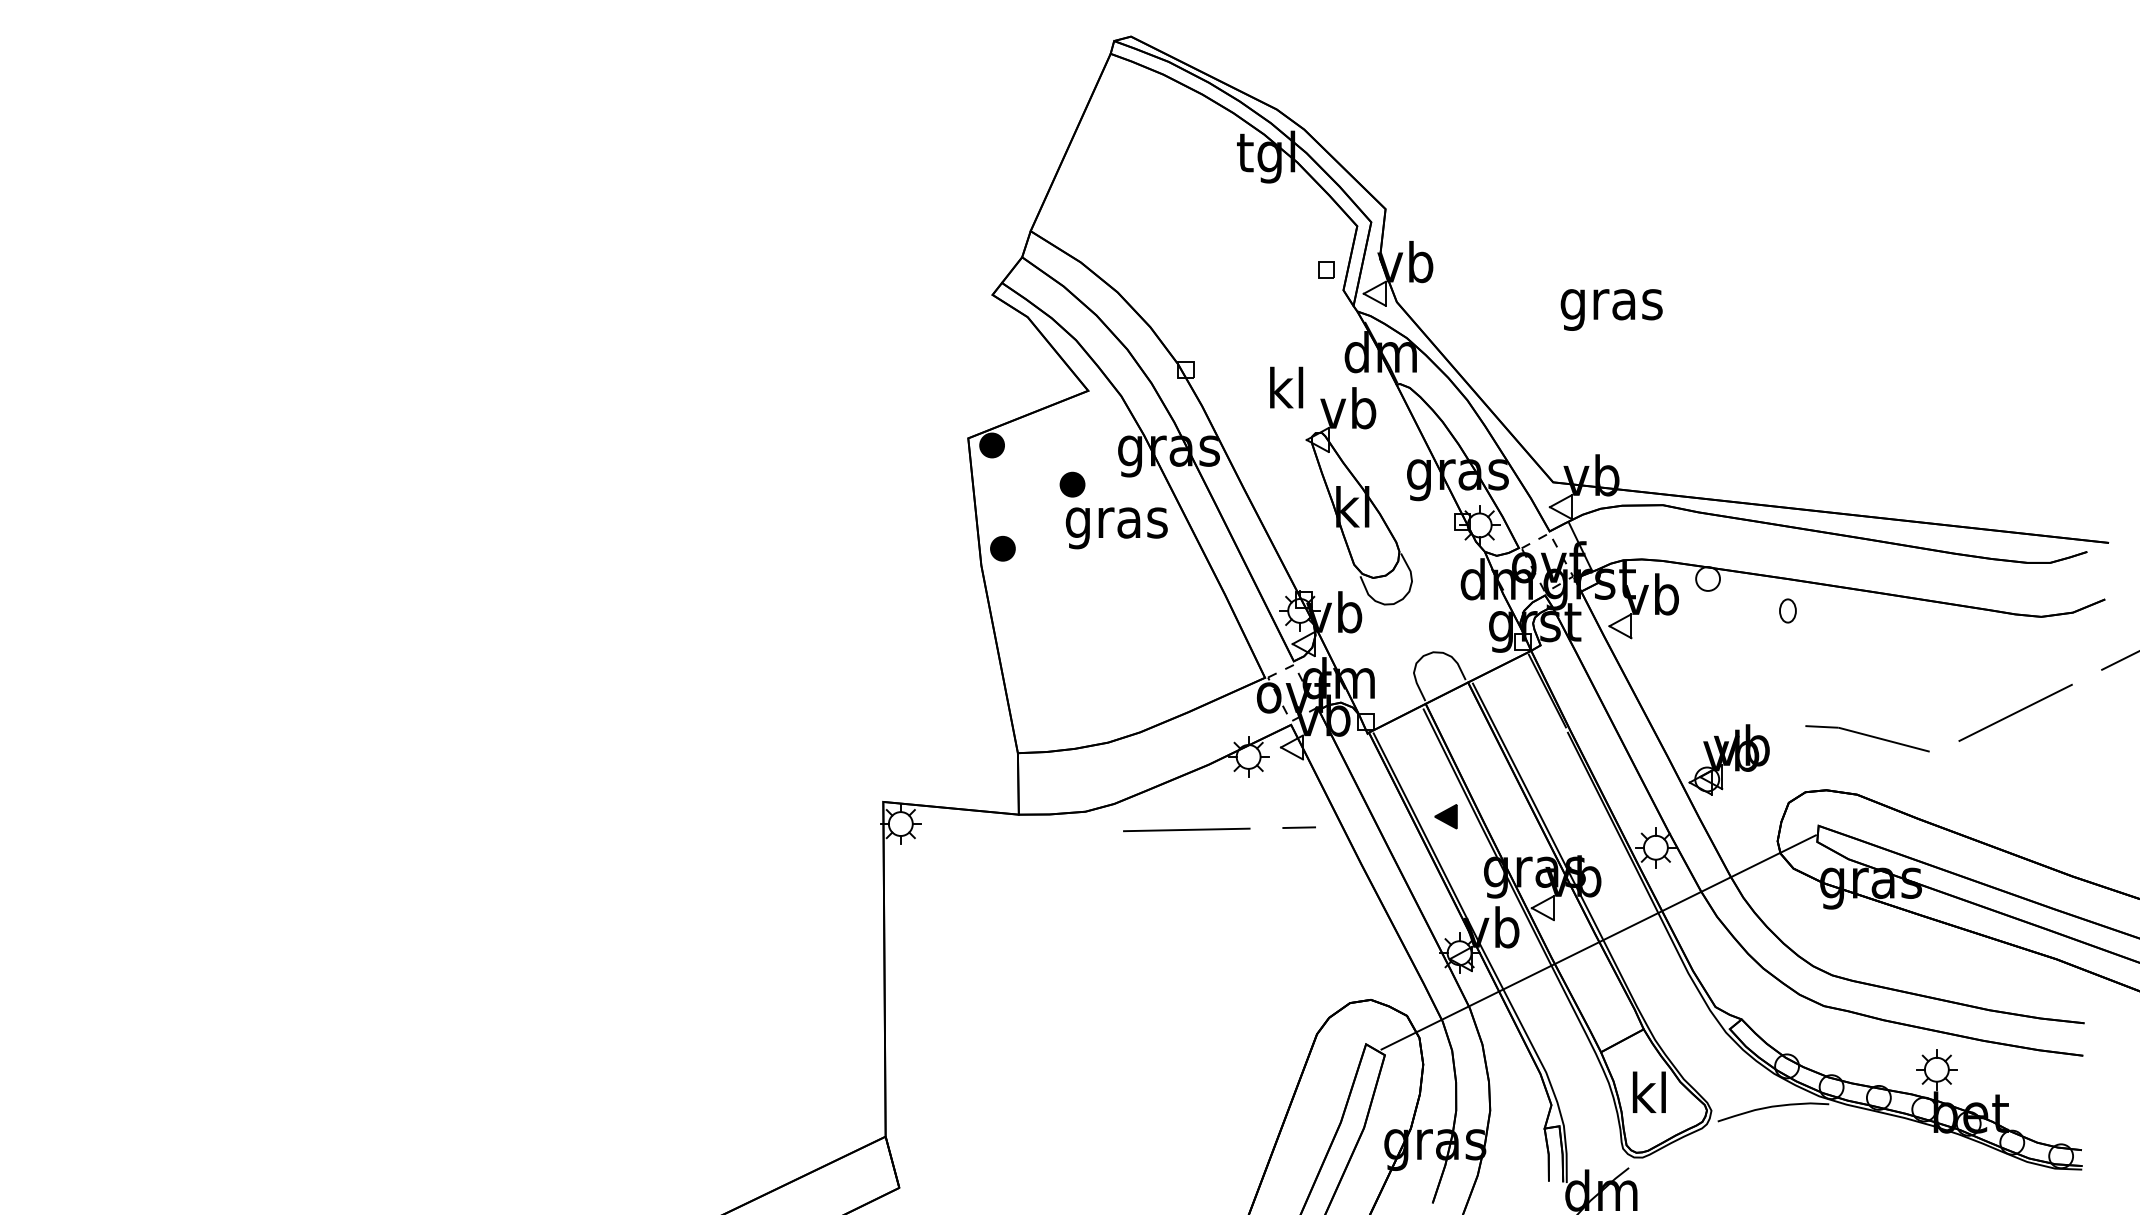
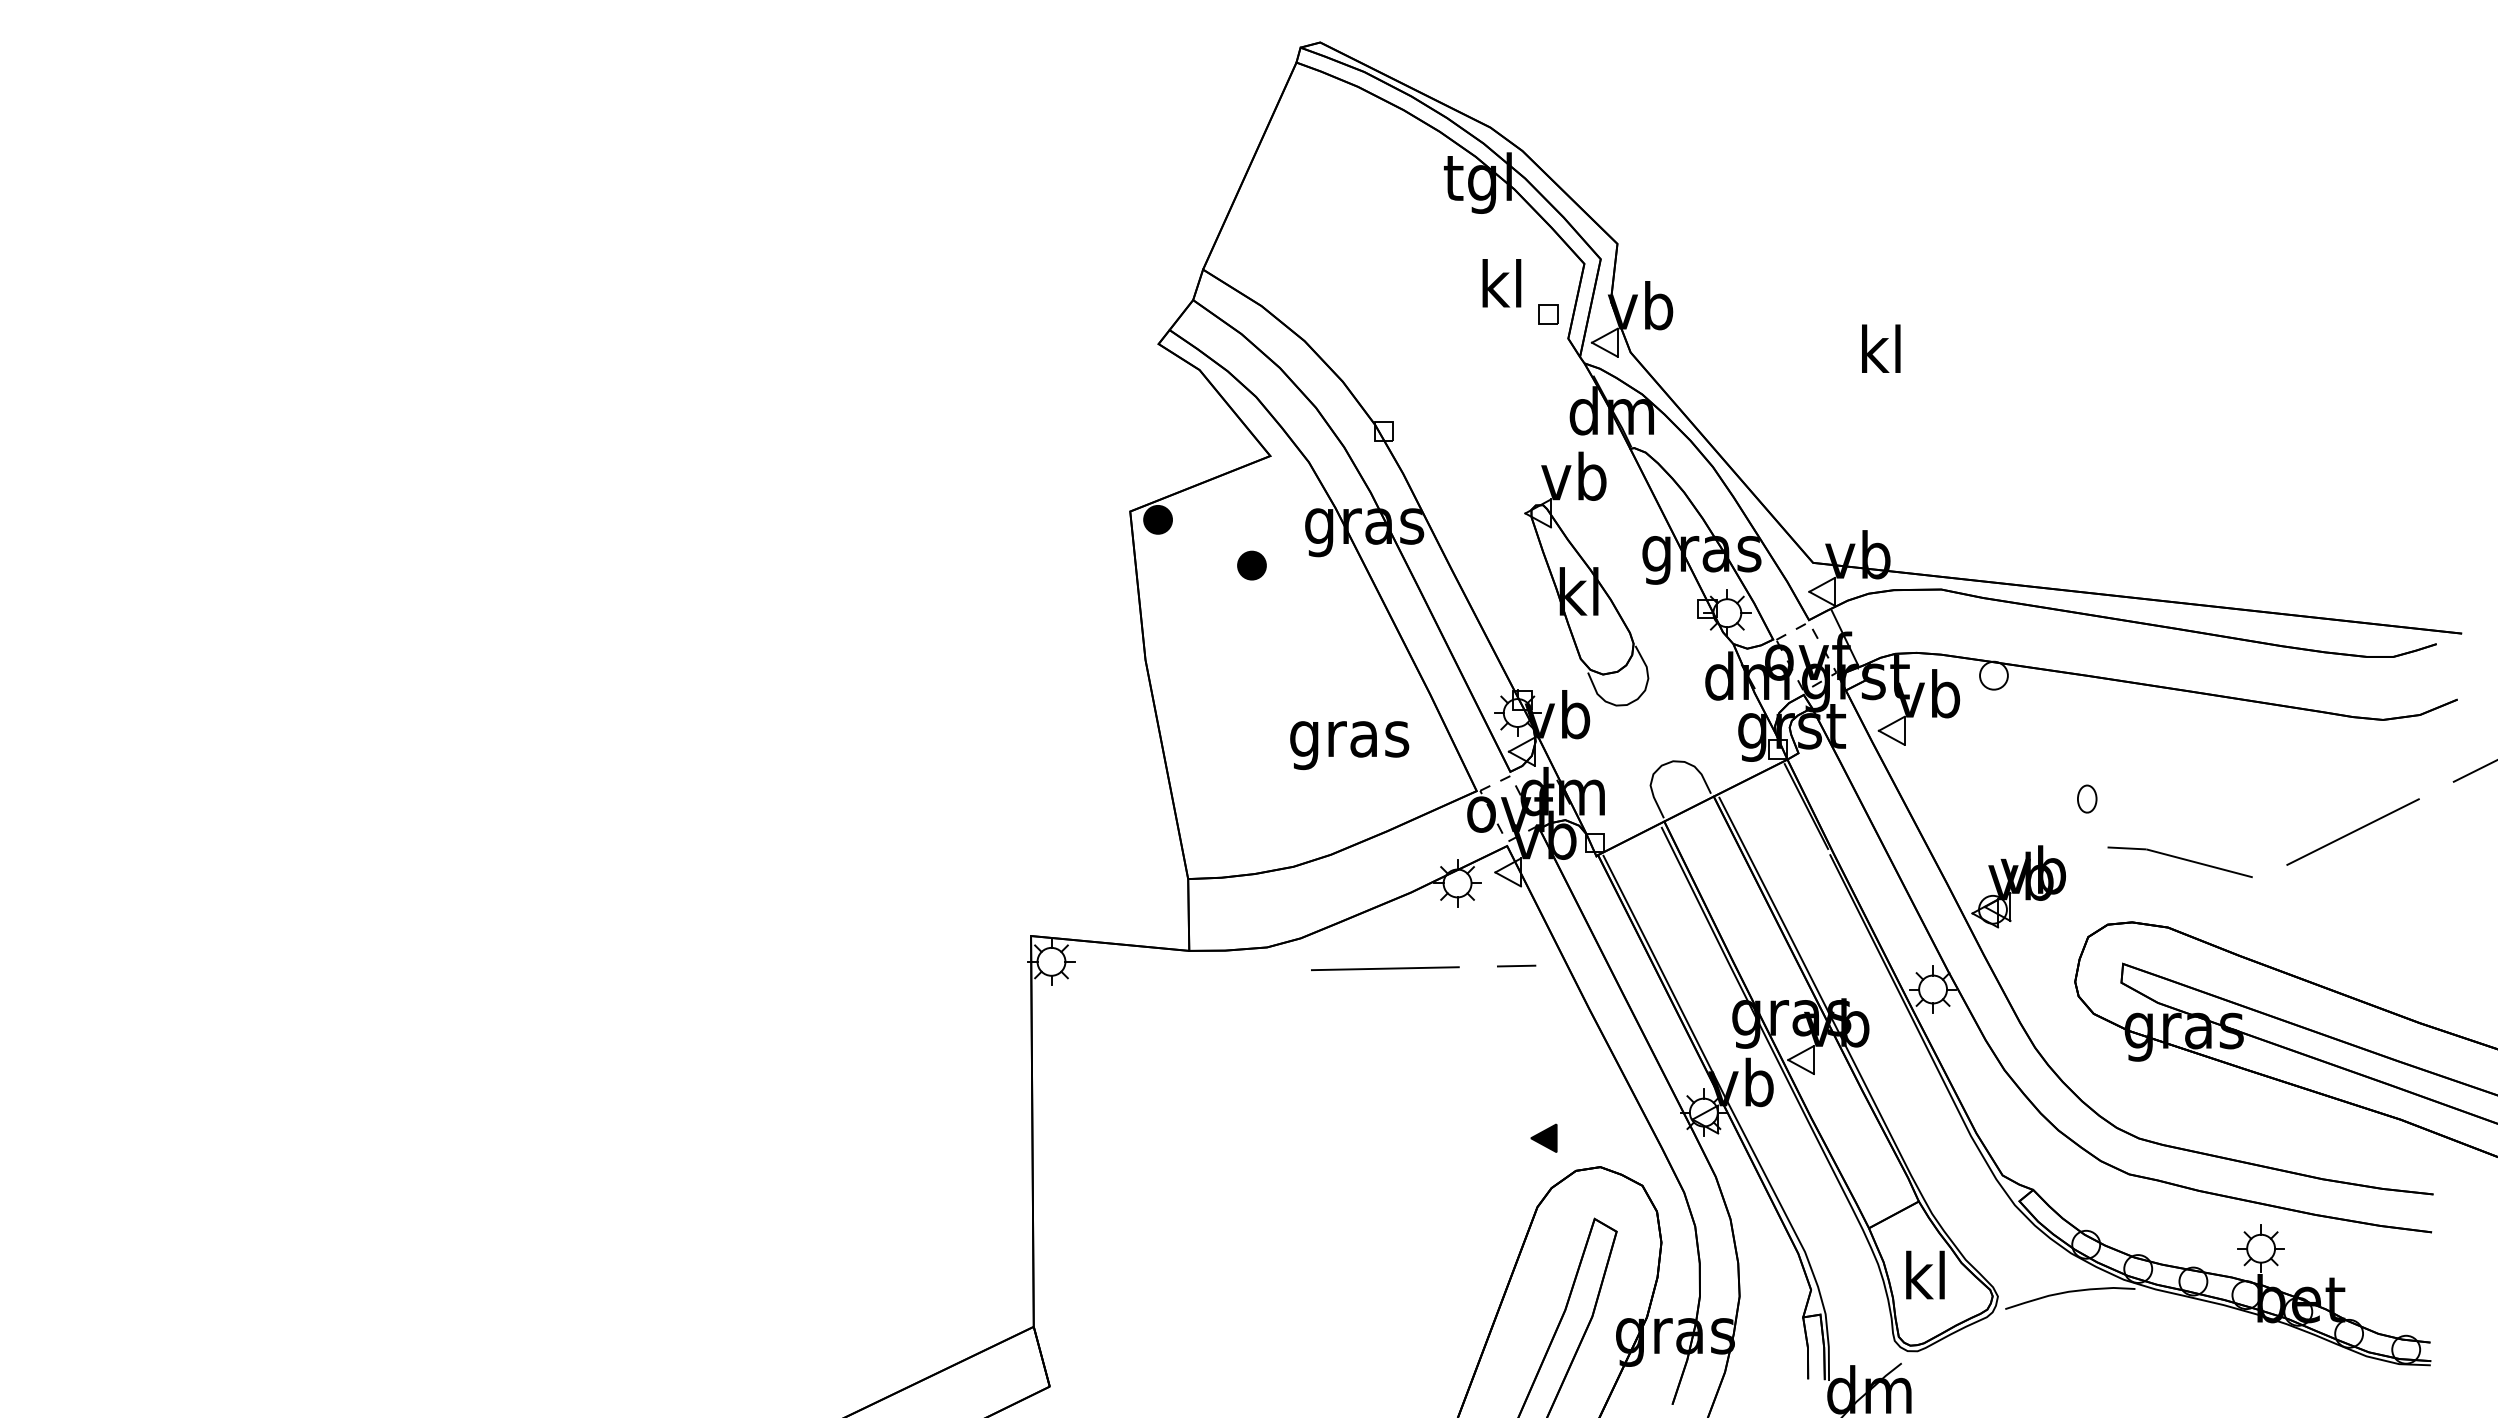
text: (1611, 304) -> (1881, 355), gras -> kl
text: (1286, 387) -> (1501, 283), moved
text: (1116, 528) -> (1349, 745), moved
part: (1002, 548) -> (1170, 640), removed
part: (1788, 610) -> (2087, 798), moved
part: (1445, 816) -> (1543, 1137), moved
line: (1598, 942) -> (1865, 1100), removed

